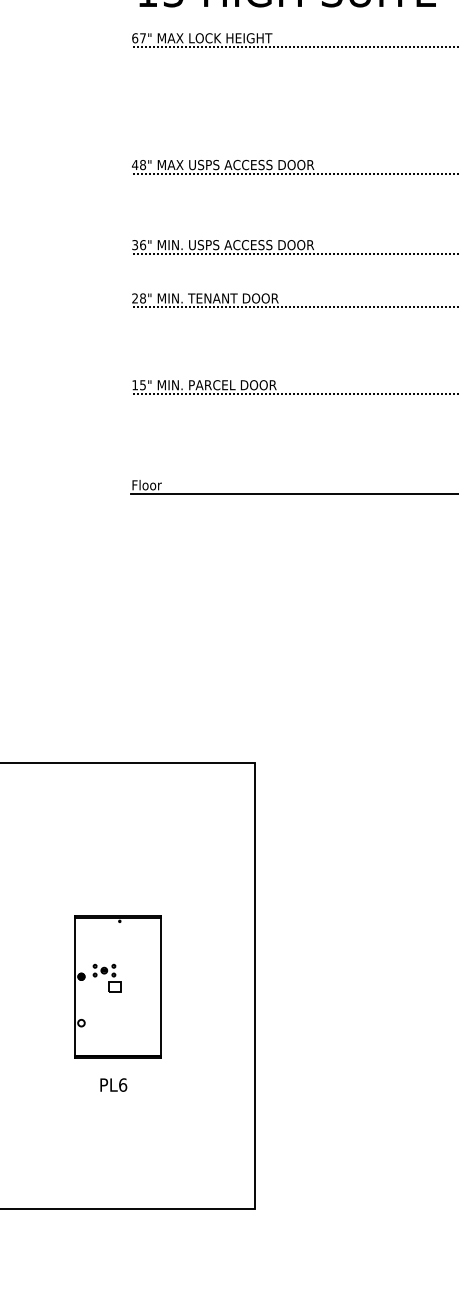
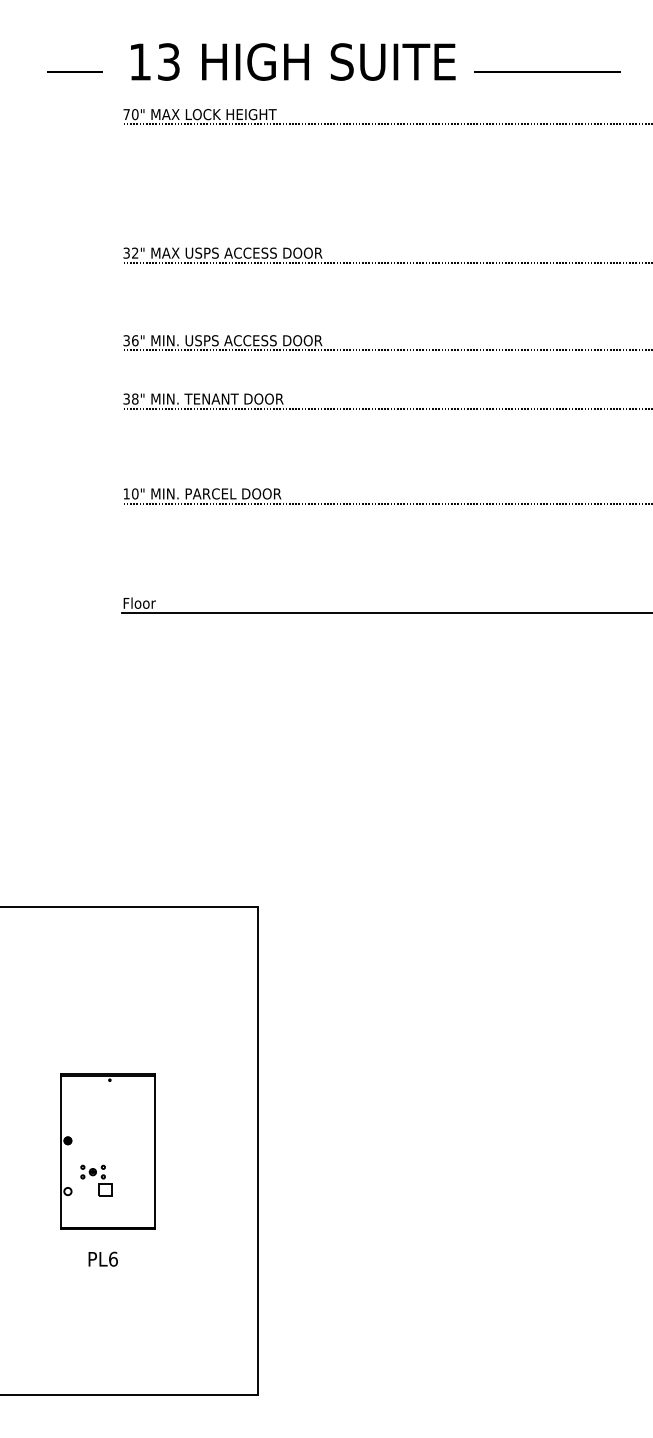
text: (138, 38) -> (130, 114), 67" -> 70"
text: (138, 164) -> (130, 252), 48" -> 32"
text: (135, 298) -> (126, 399), 28" -> 38"
text: (143, 384) -> (135, 493), 15" -> 10"
part: (107, 978) -> (96, 1180), moved

